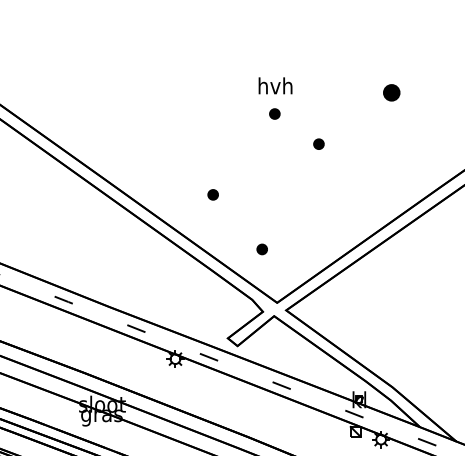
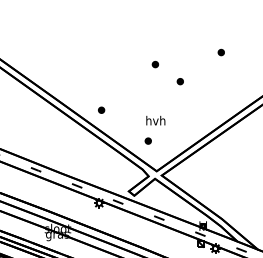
text: (274, 85) -> (155, 120), moved
part: (389, 92) -> (220, 52), size x0.62
part: (213, 193) -> (101, 109), moved

